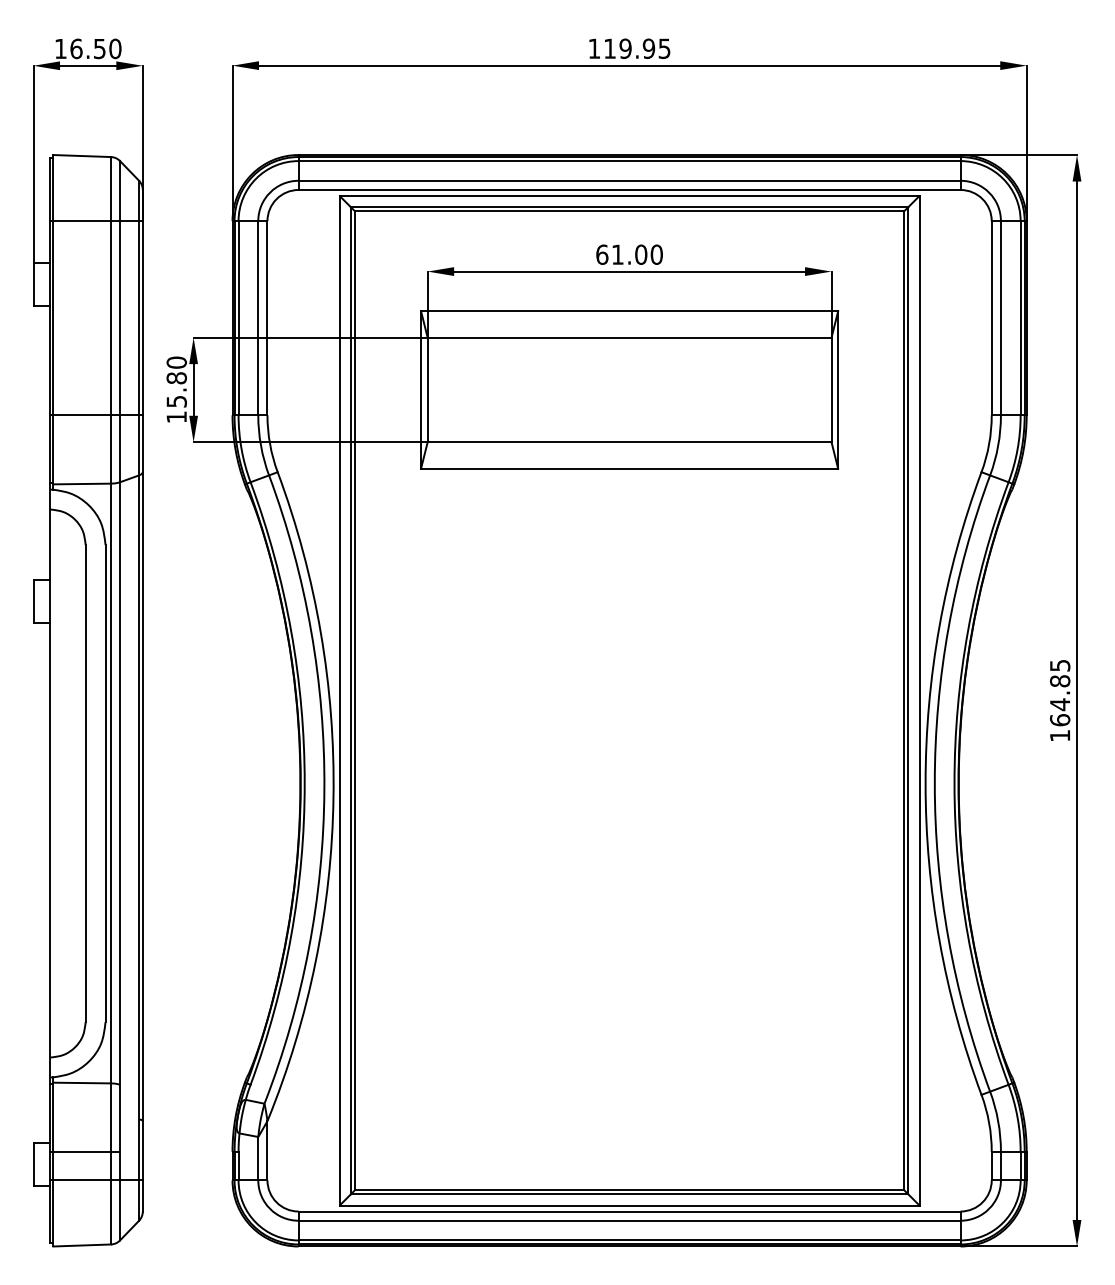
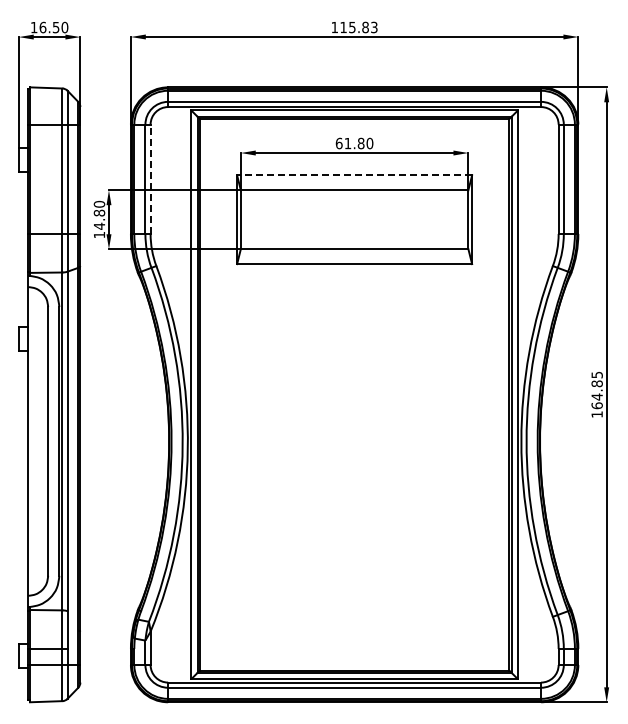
text: (645, 48) -> (363, 27), 119.95 -> 115.83
text: (640, 254) -> (360, 143), 61.00 -> 61.80
line: (629, 311) -> (354, 175), solid -> dashed
line: (267, 318) -> (150, 179), solid -> dashed
text: (176, 400) -> (99, 225), 15.80 -> 14.80

